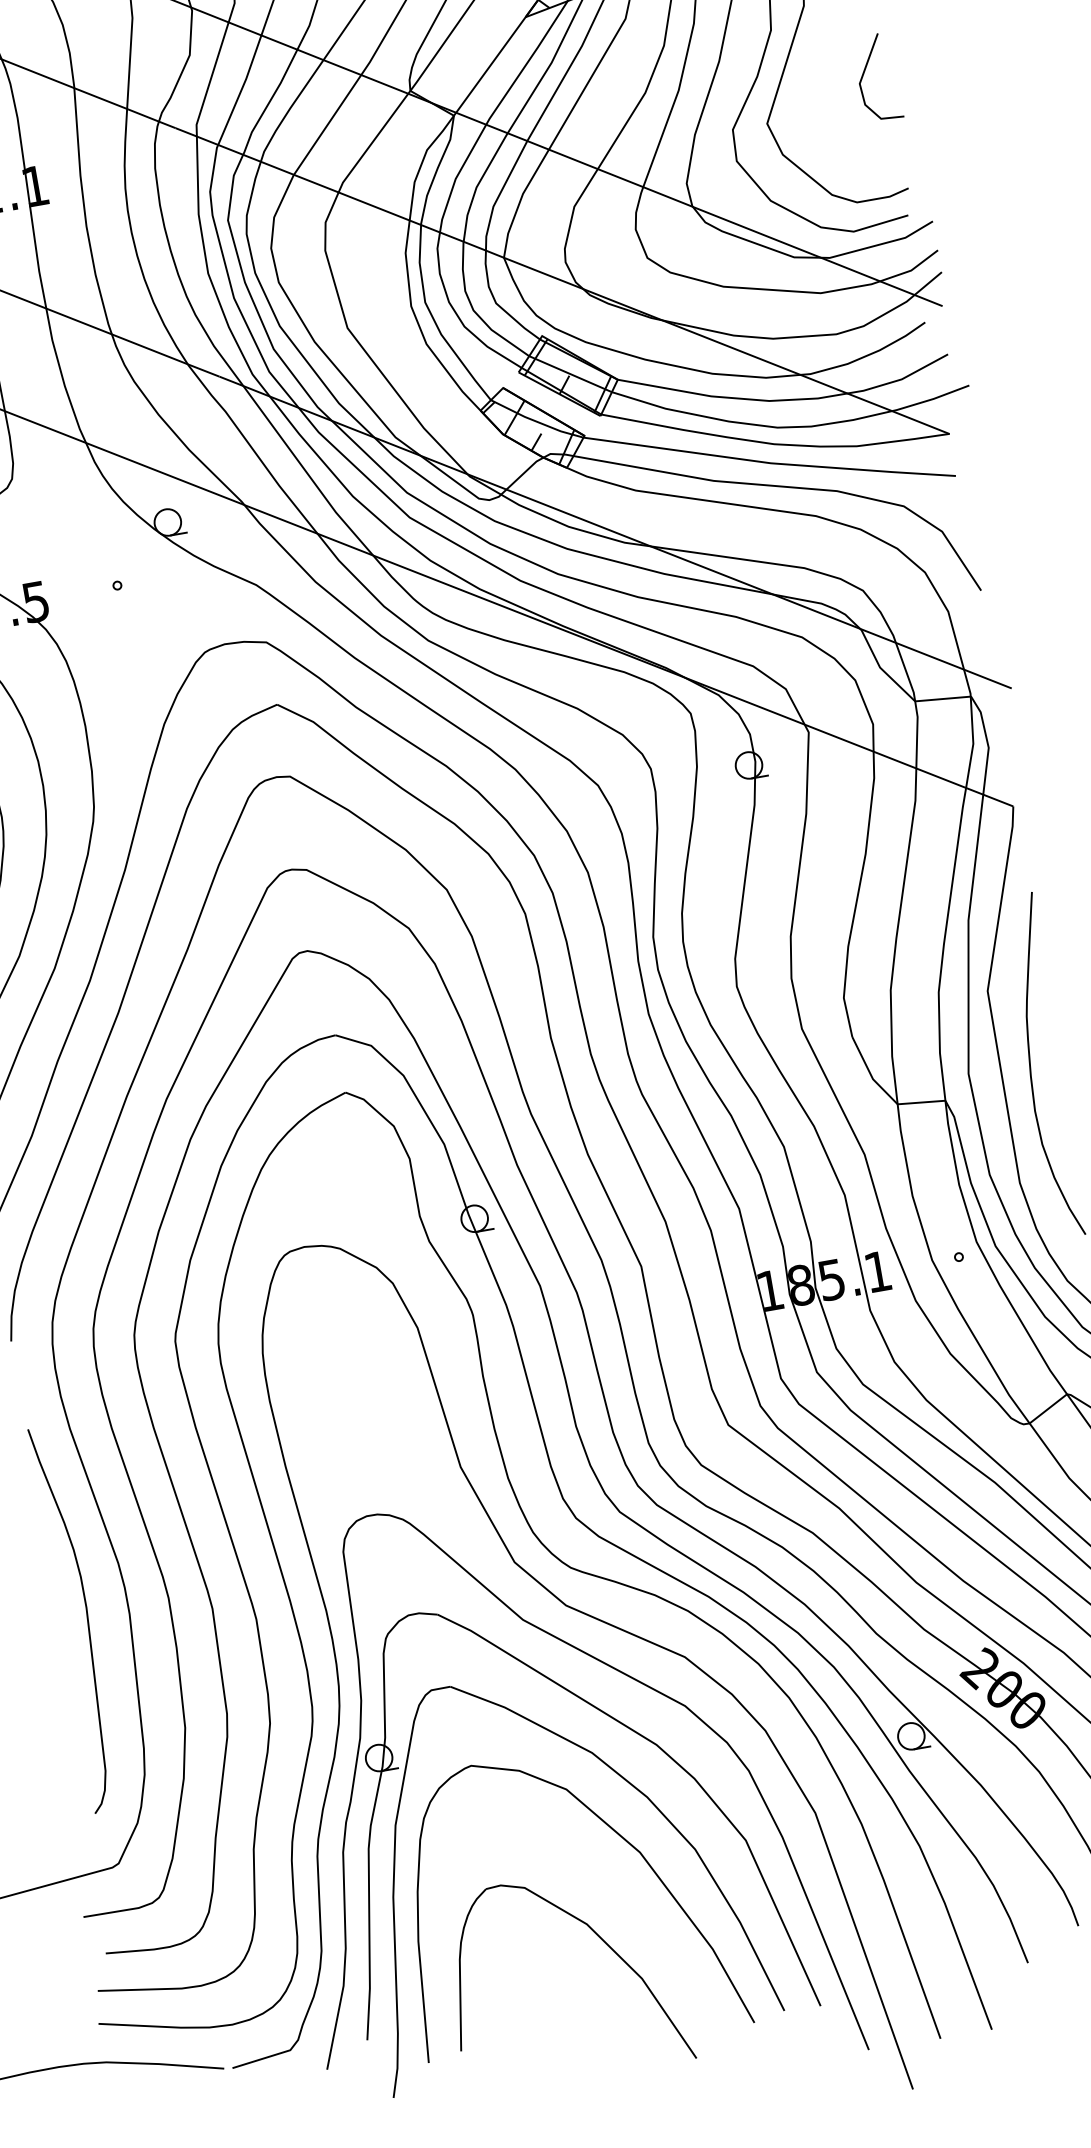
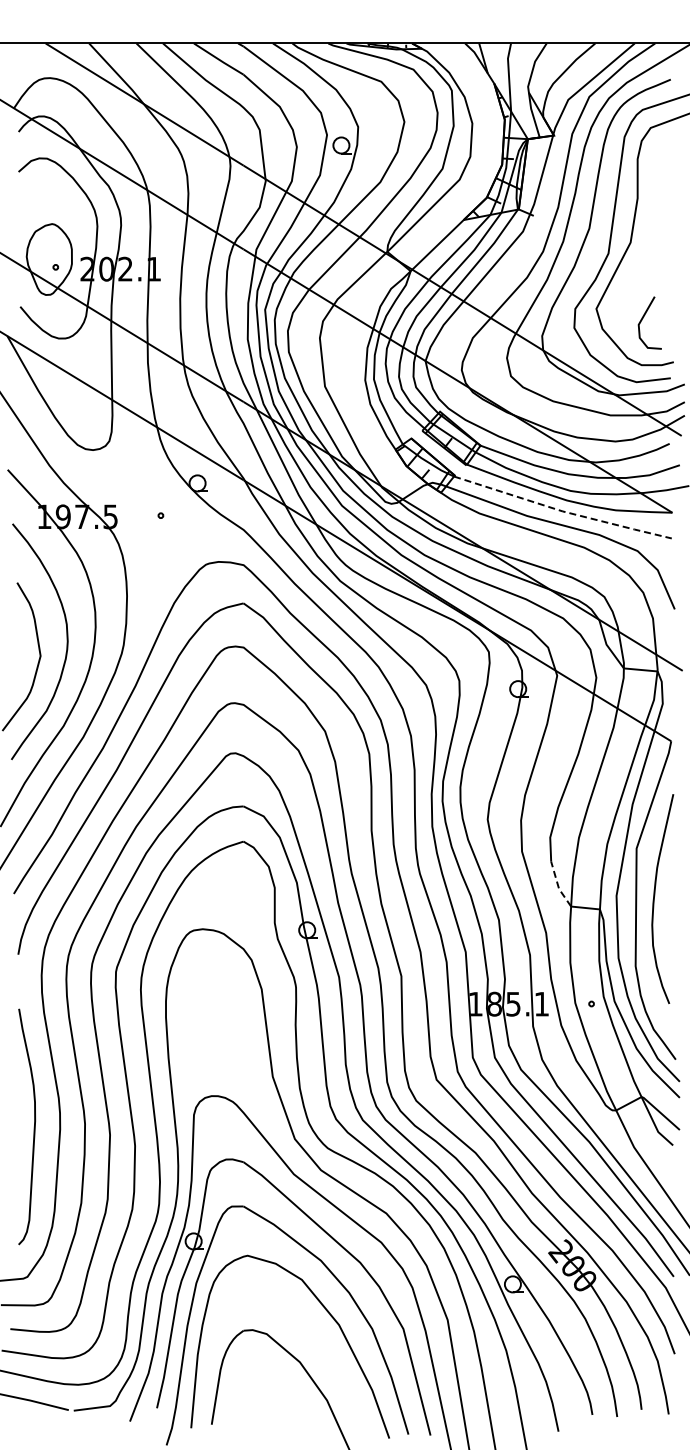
line: (865, 72) -> (643, 318), moved
line: (770, 463) -> (562, 511), solid -> dashed
line: (871, 1075) -> (558, 886), solid -> dashed

